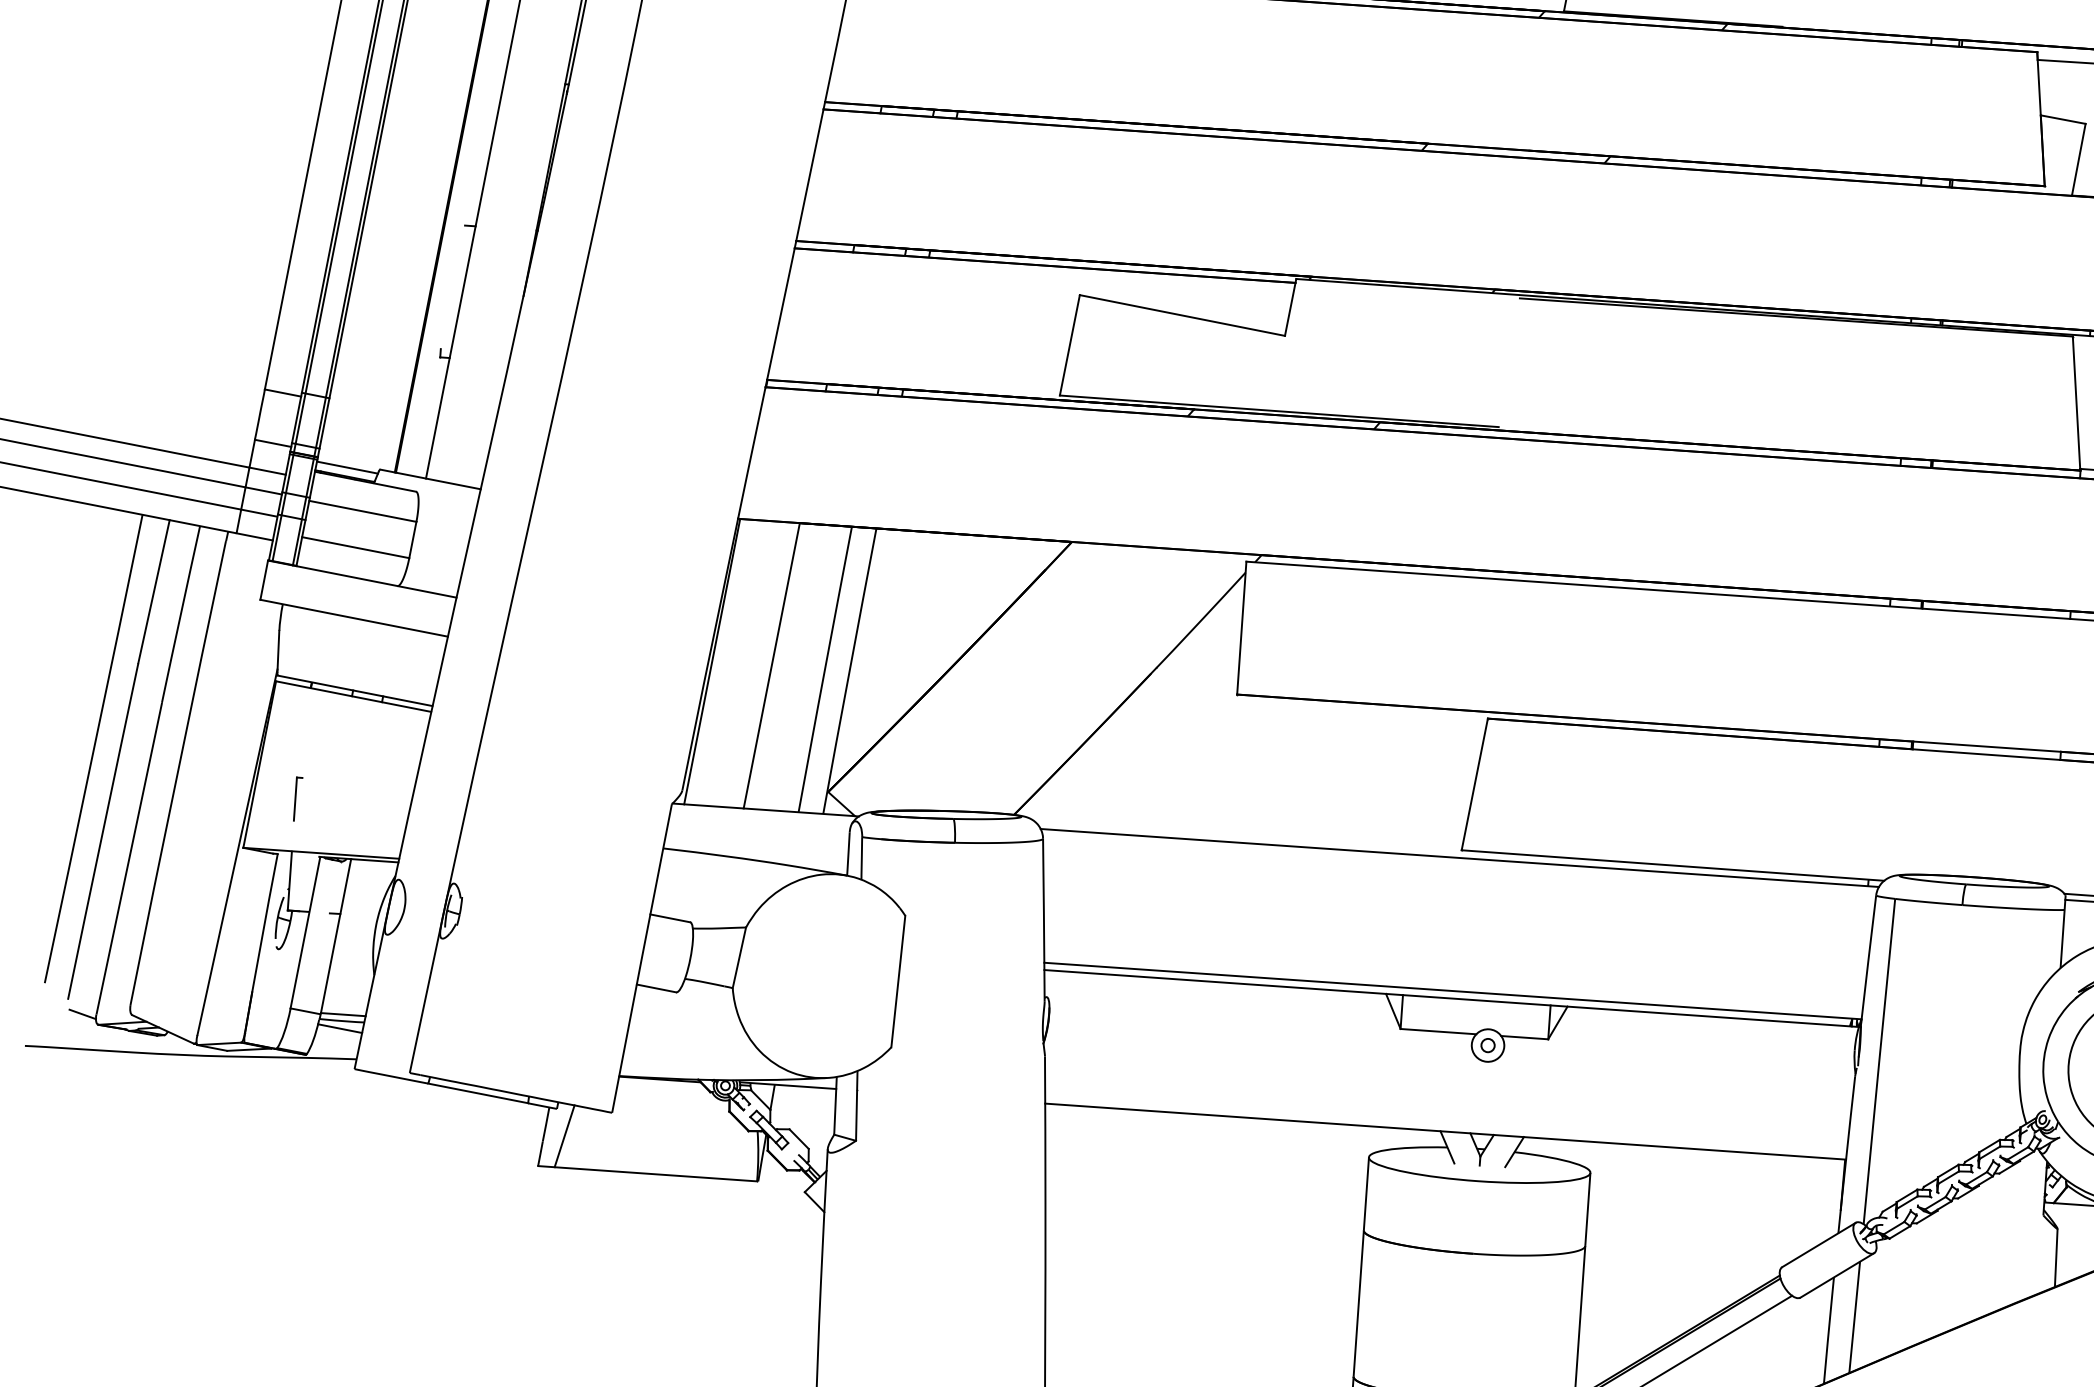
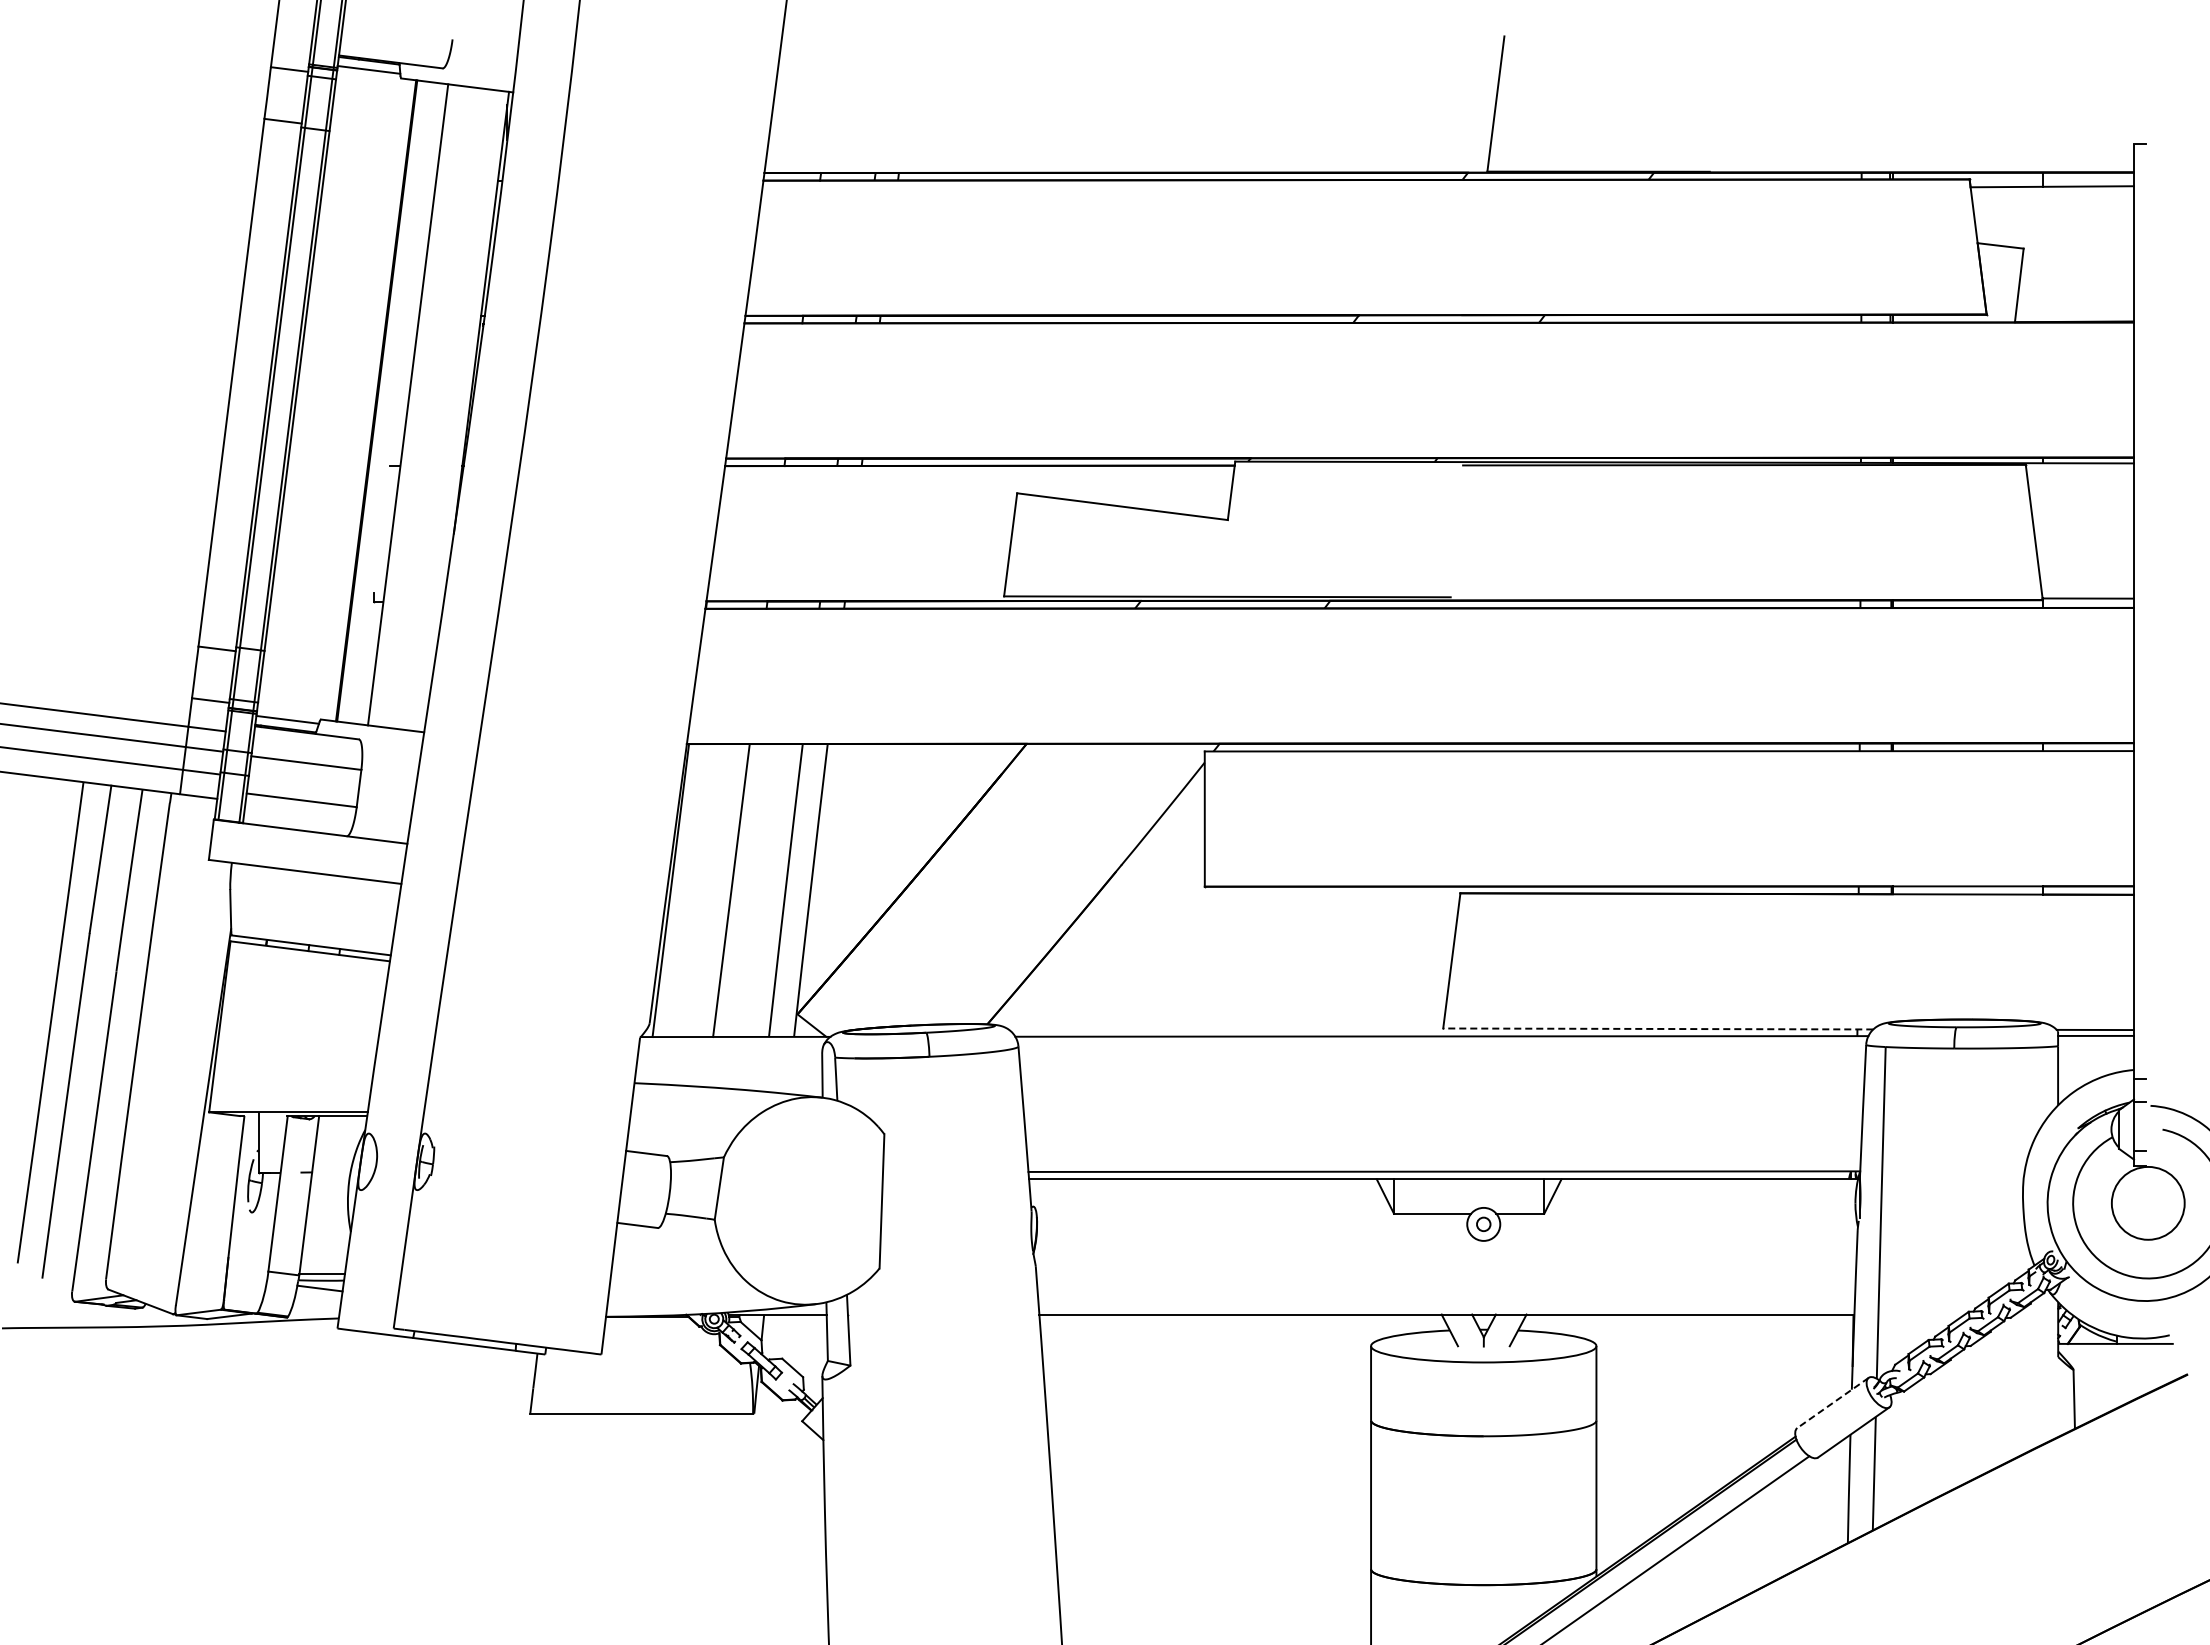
part: (297, 798) -> (260, 1058), removed
line: (1672, 865) -> (1657, 1028), solid -> dashed
line: (82, 1014) -> (58, 1292), removed
line: (564, 1136) -> (554, 1381), removed
line: (1819, 1244) -> (1833, 1402), solid -> dashed

